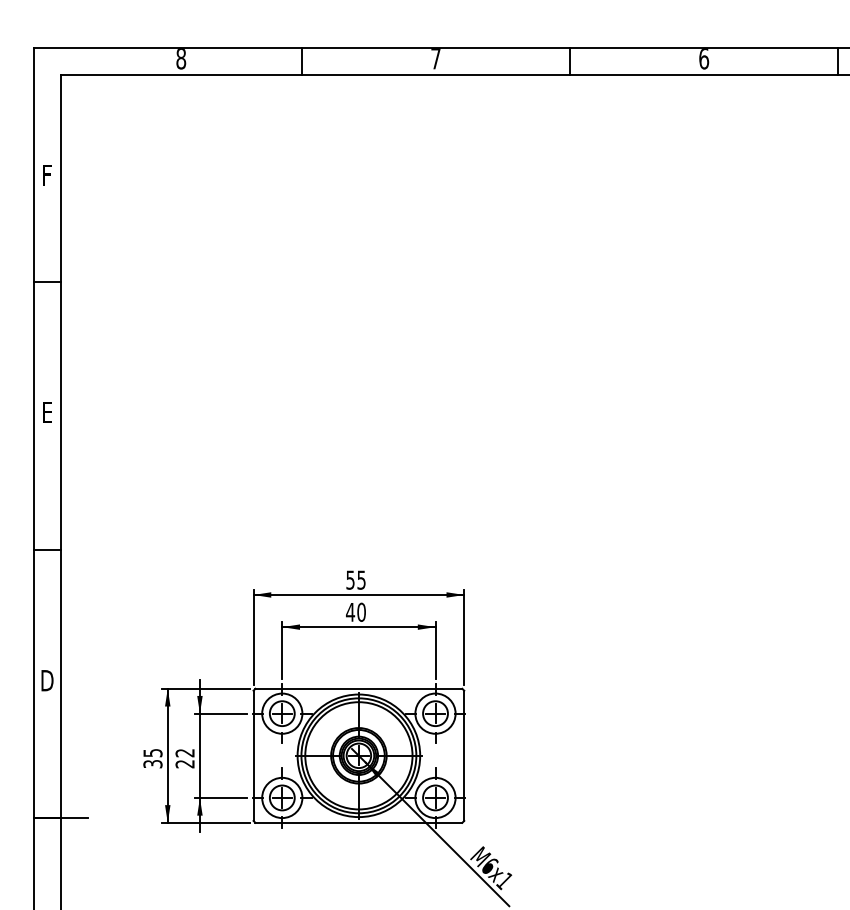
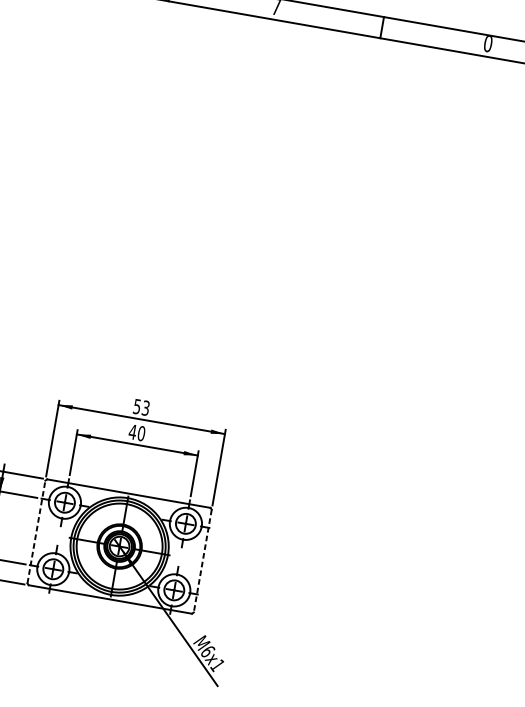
text: (704, 59) -> (488, 44), 6 -> 0
text: (361, 579) -> (145, 407), 55 -> 53
line: (253, 755) -> (36, 531), solid -> dashed
line: (464, 756) -> (202, 561), solid -> dashed

